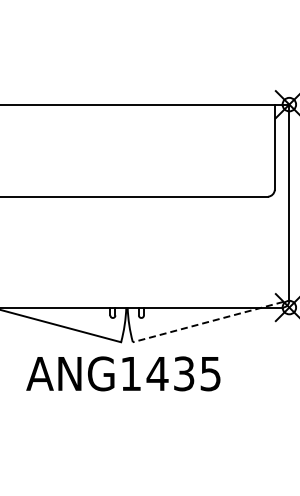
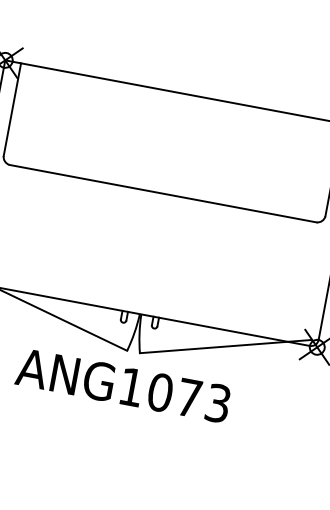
line: (208, 322) -> (226, 347), dashed -> solid
text: (183, 373) -> (188, 397), ANG1435 -> ANG1073

